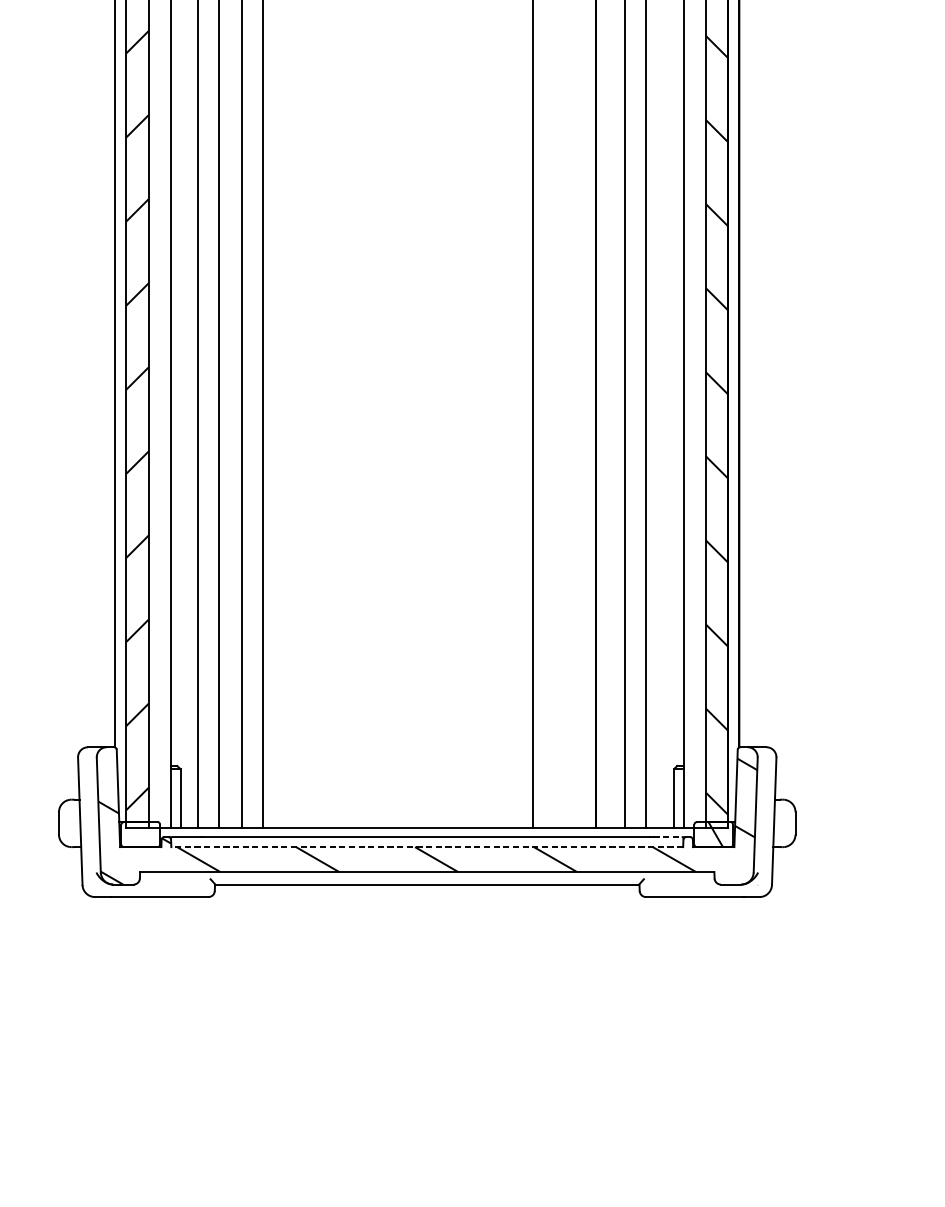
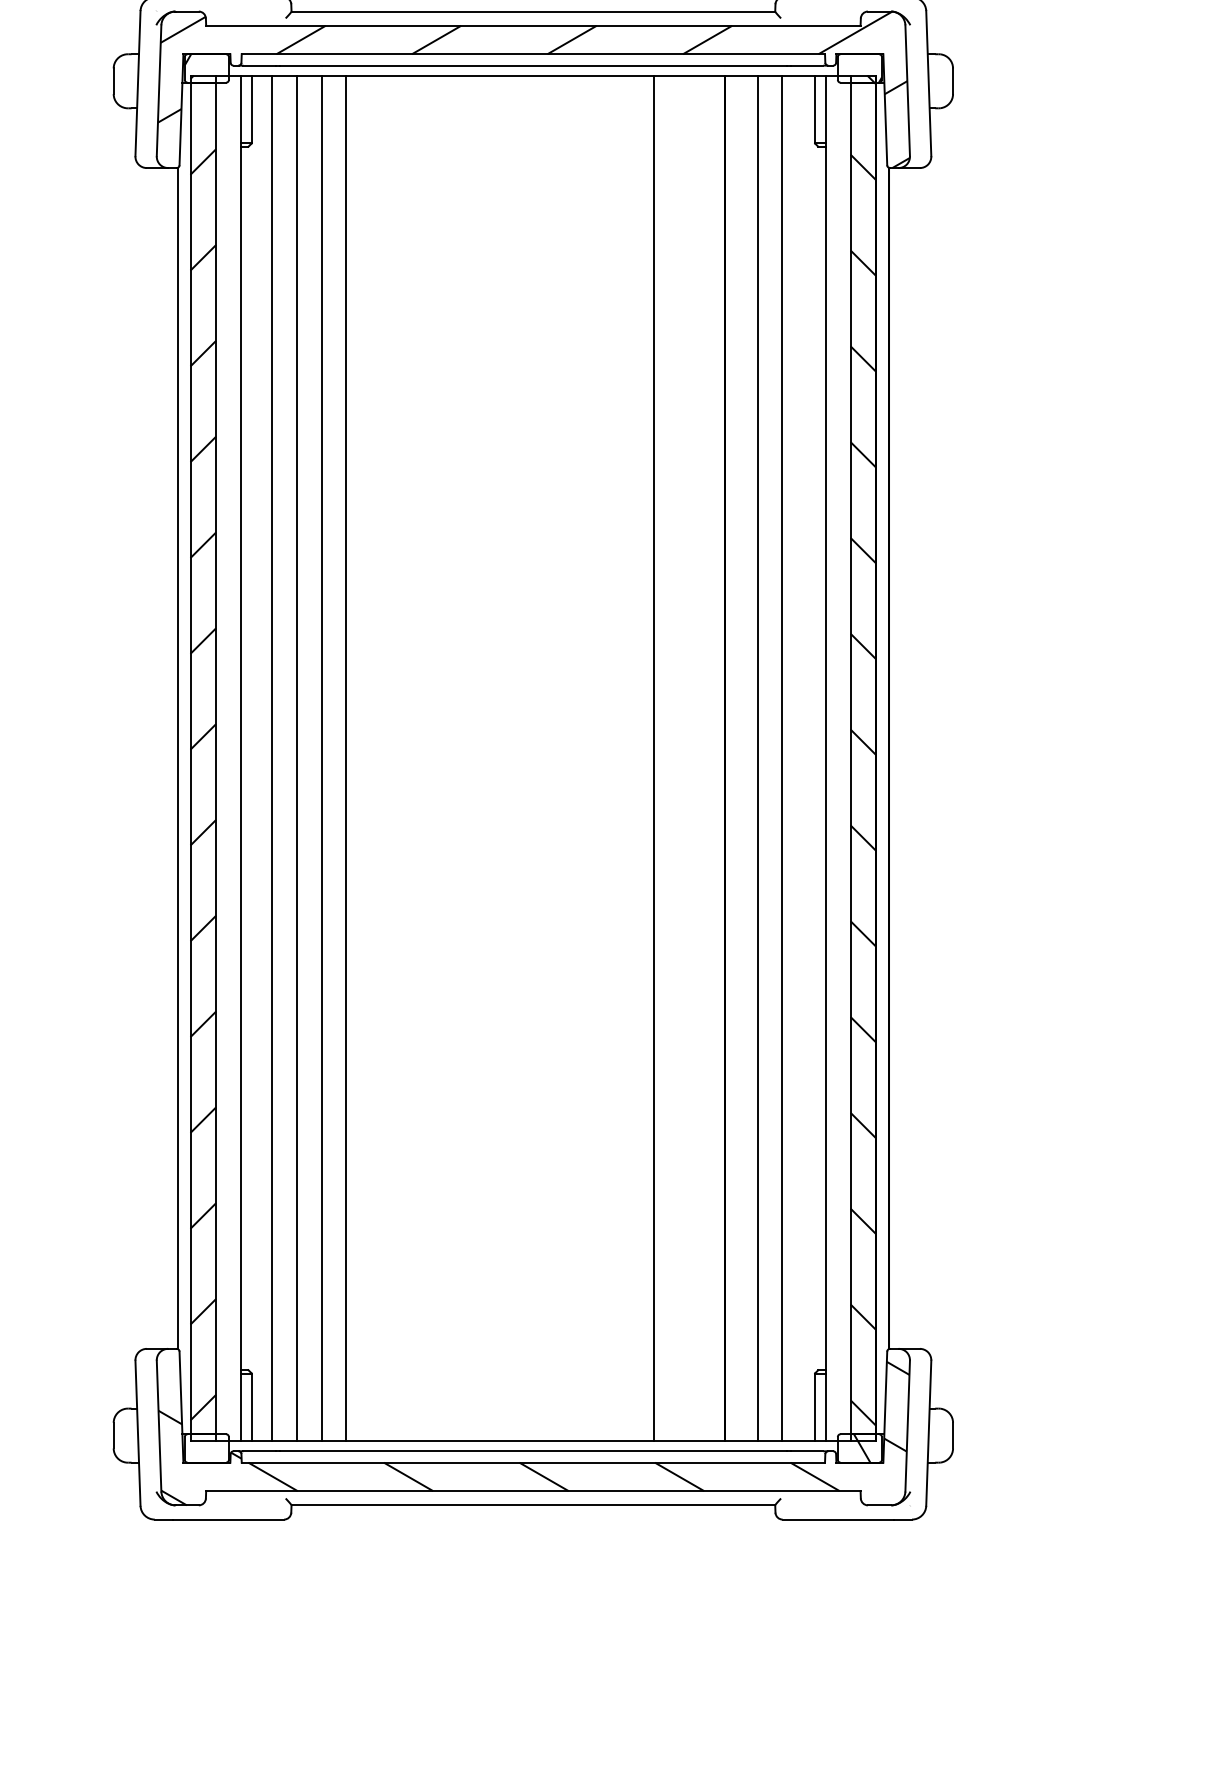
line: (667, 837) -> (807, 1451), dashed -> solid
line: (427, 846) -> (533, 1462), dashed -> solid

